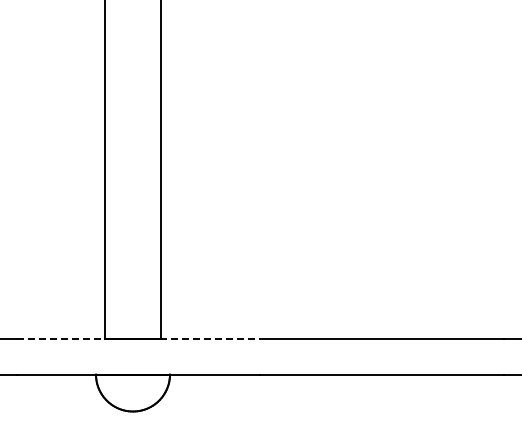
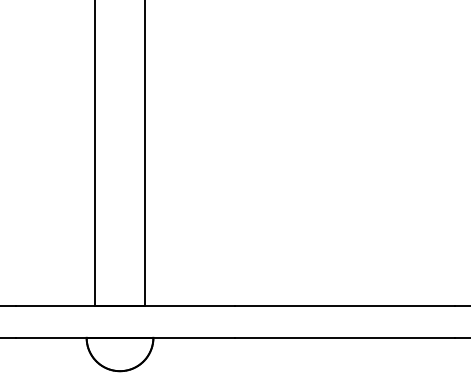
line: (139, 339) -> (125, 306), dashed -> solid

